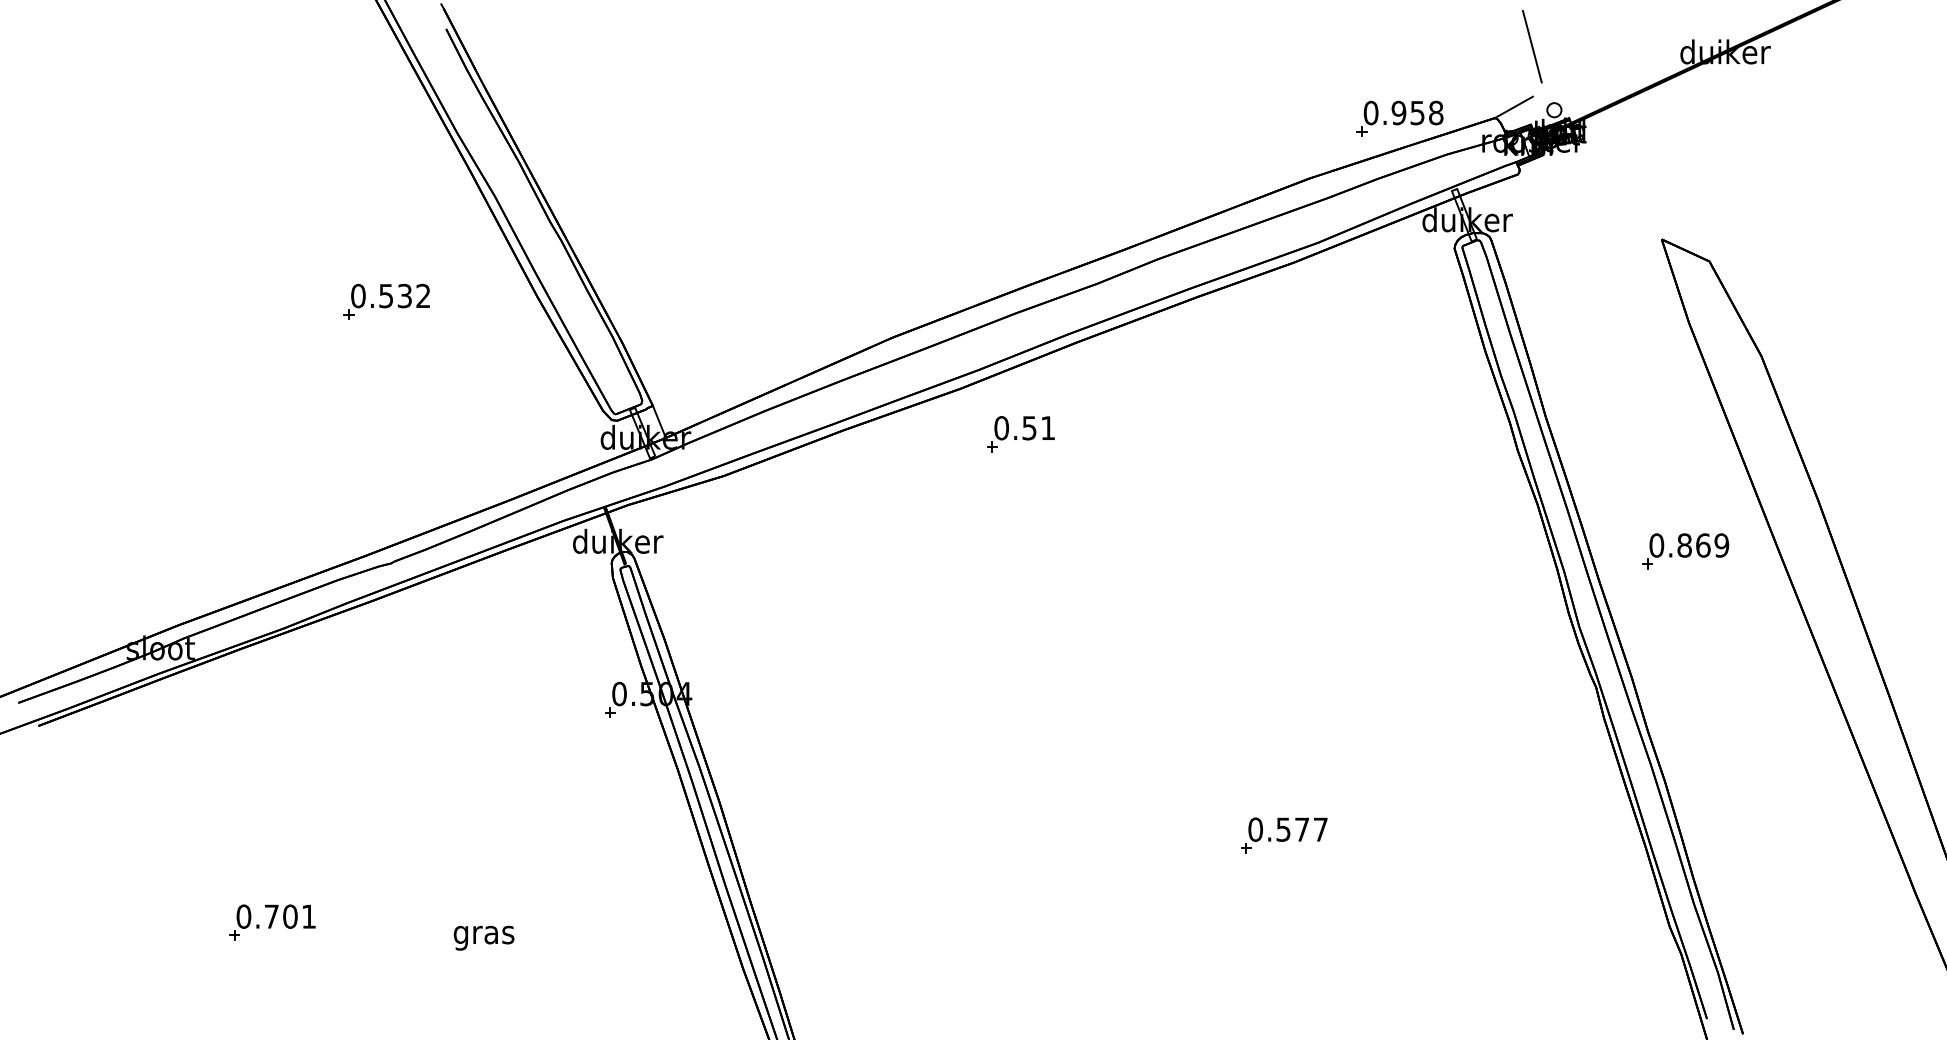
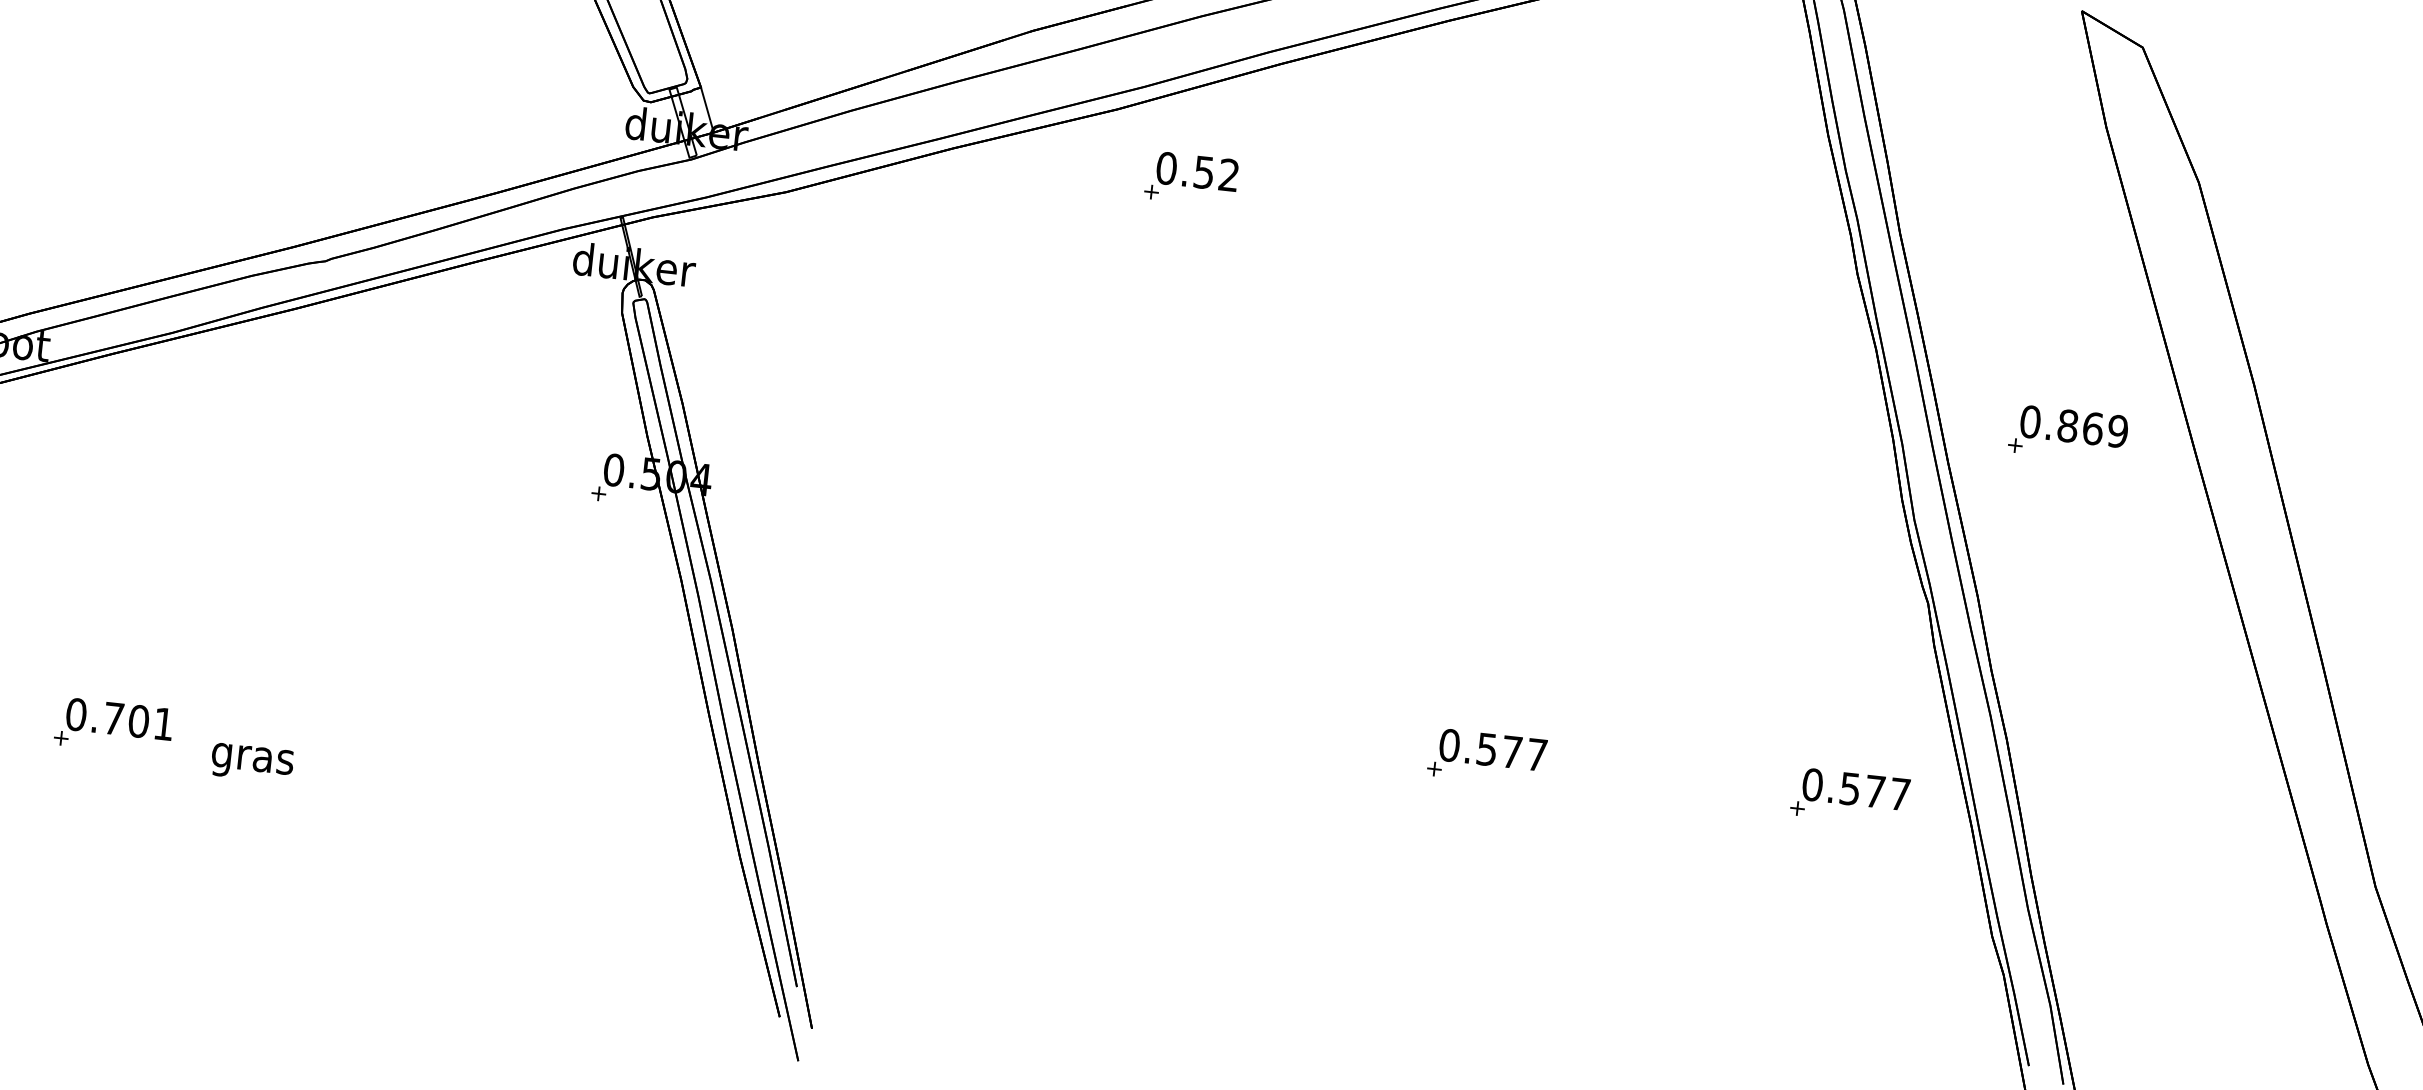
text: (1047, 427) -> (1228, 174), 0.51 -> 0.52
part: (1554, 835) -> (1850, 796), added
text: (483, 937) -> (251, 762), moved

